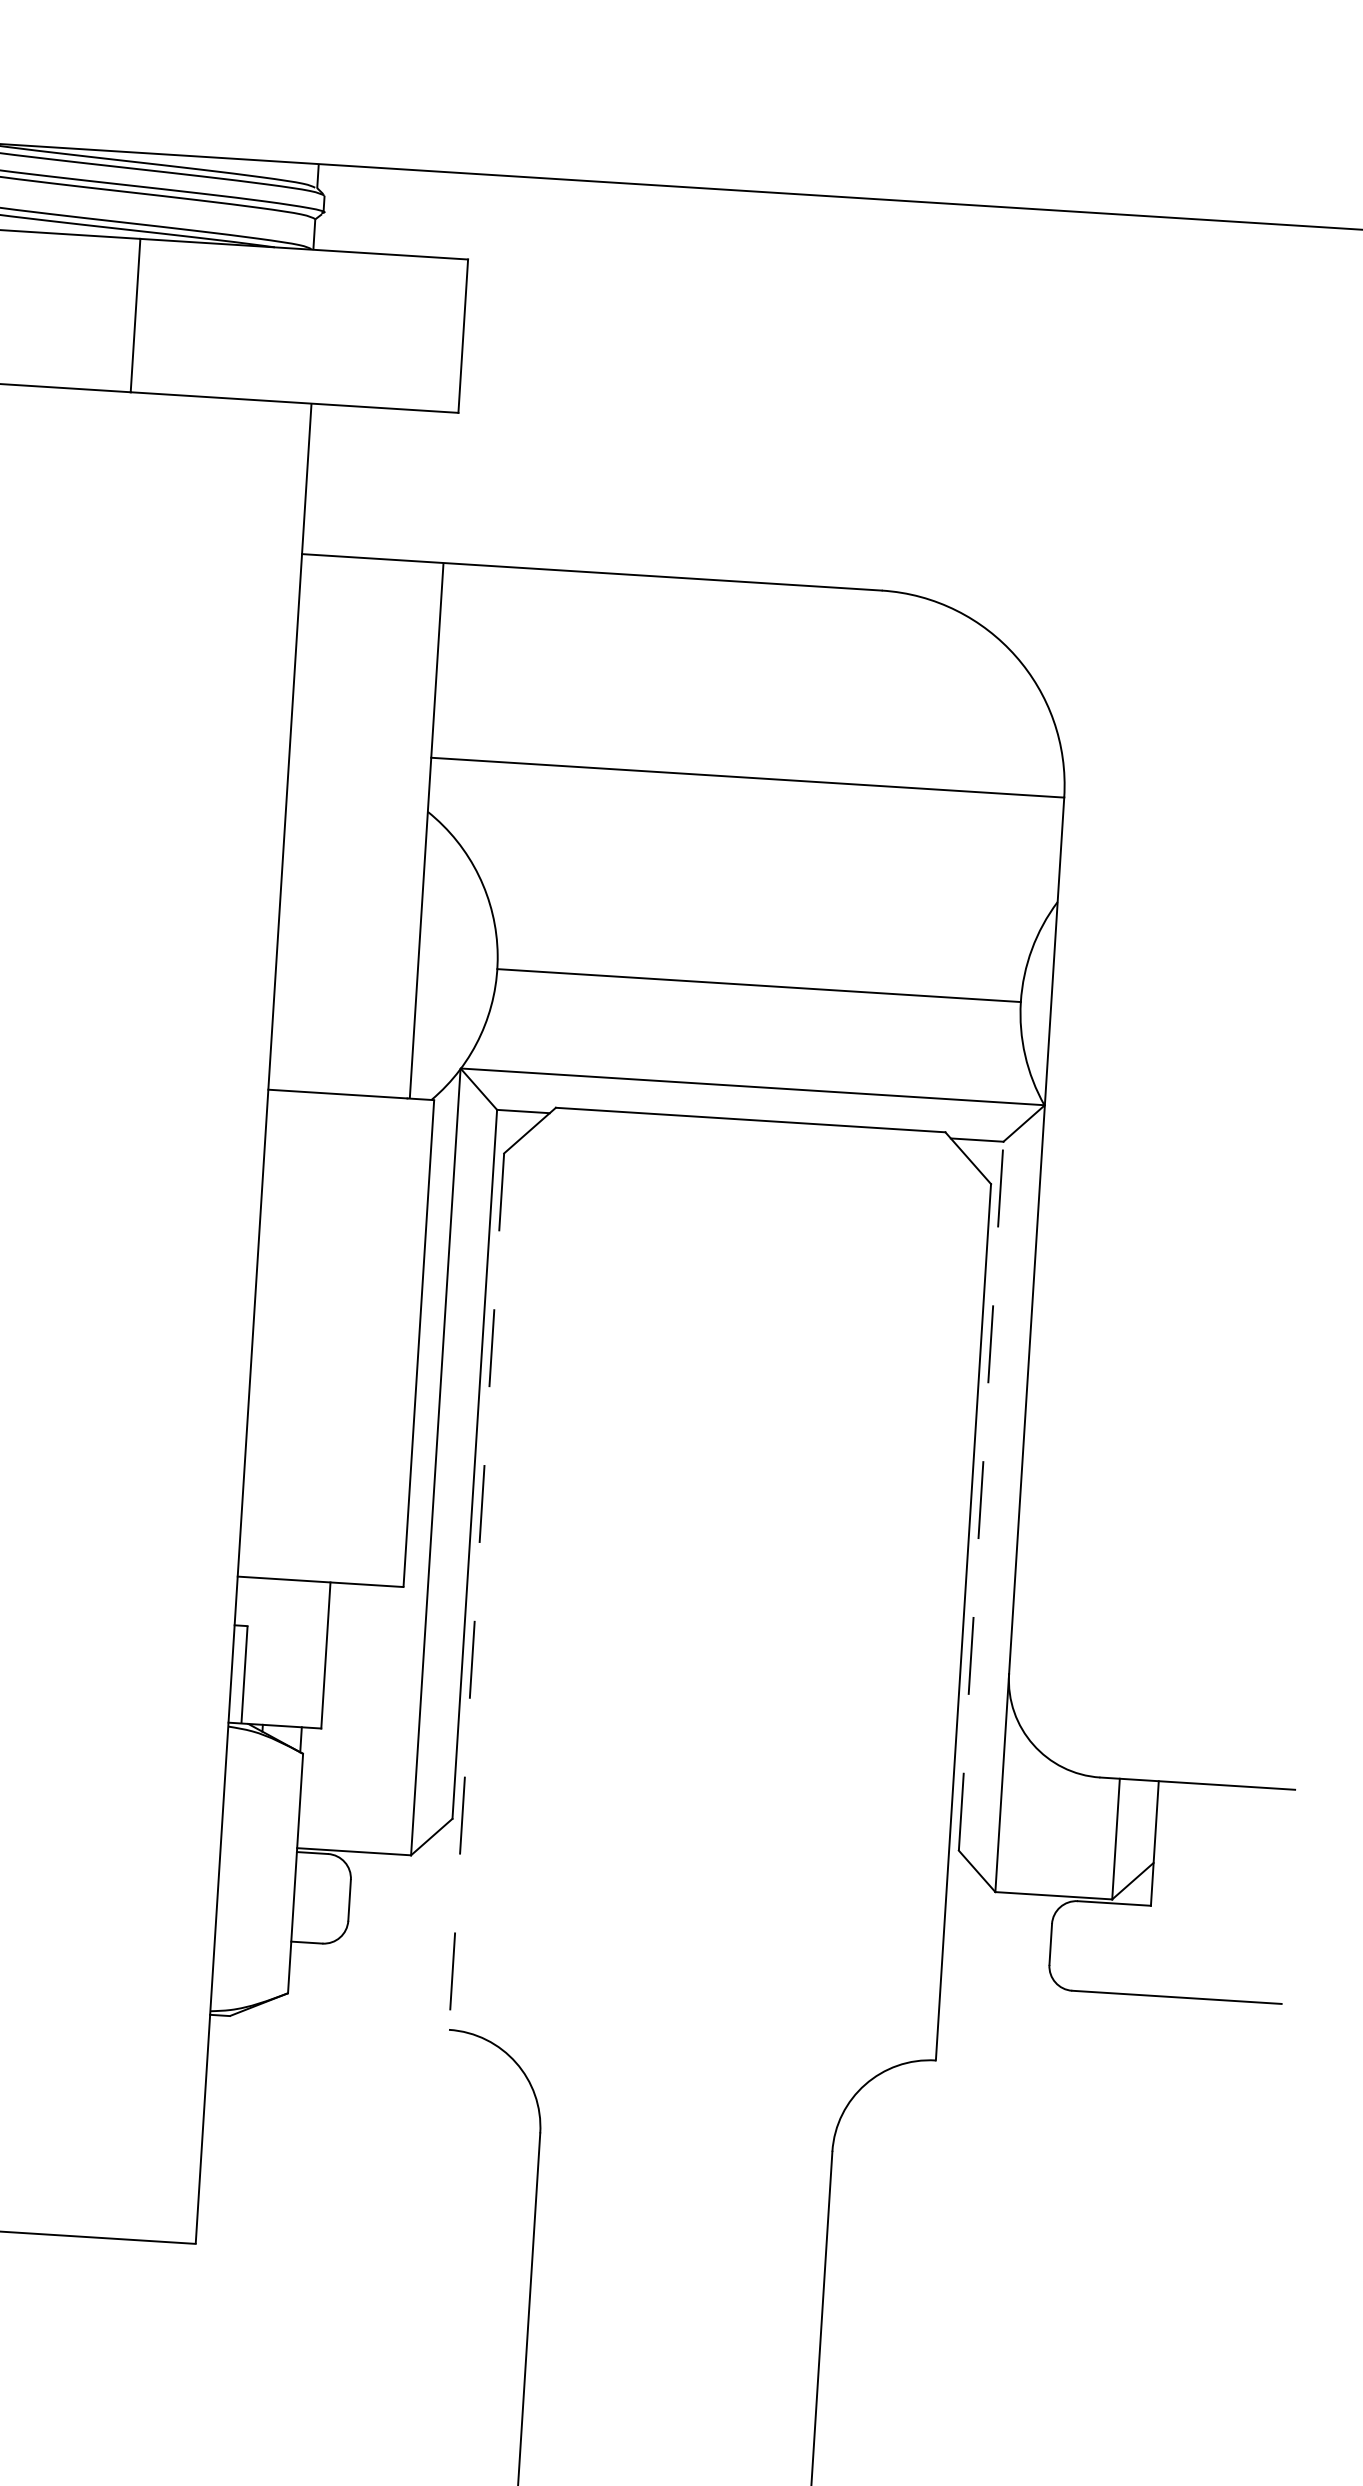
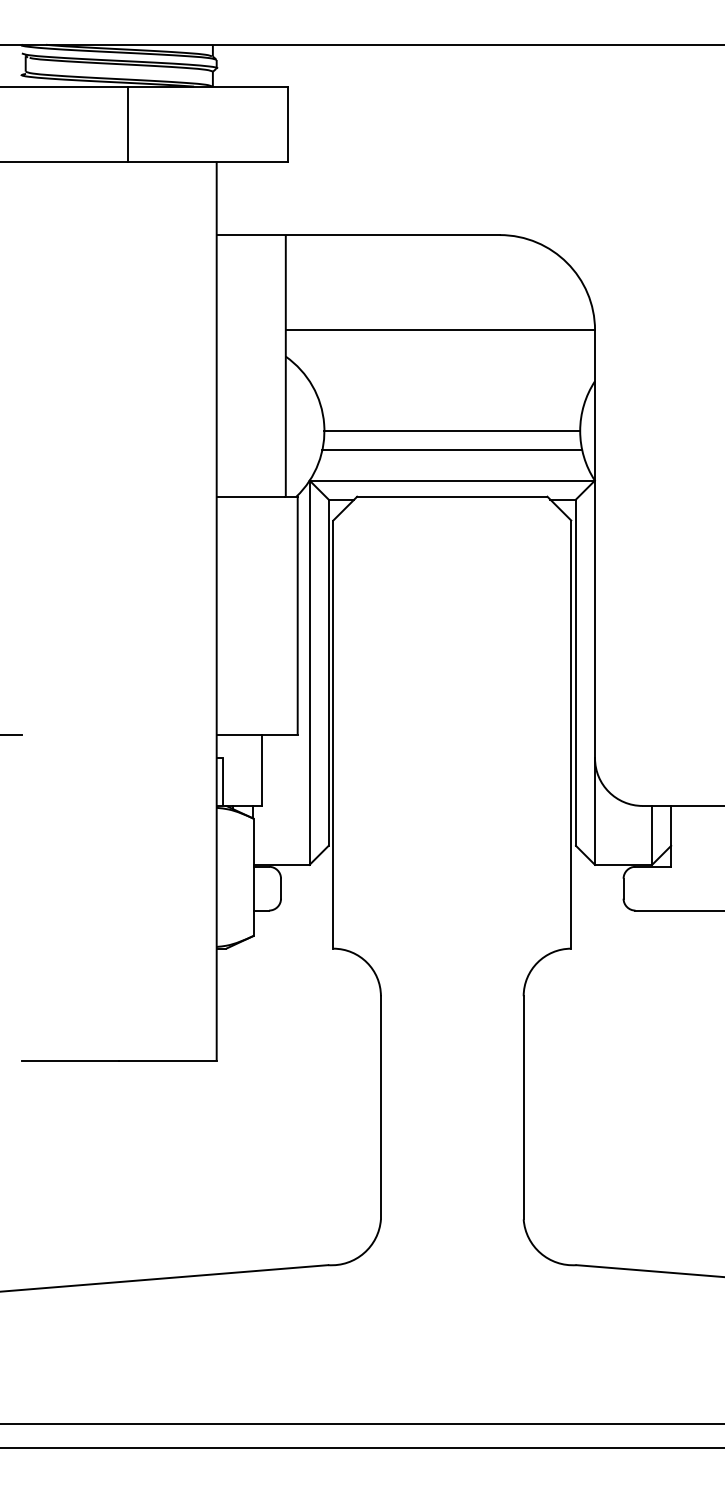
line: (756, 1025) -> (452, 450), added
line: (982, 1495) -> (576, 672), dashed -> solid
line: (476, 1593) -> (333, 735), dashed -> solid

